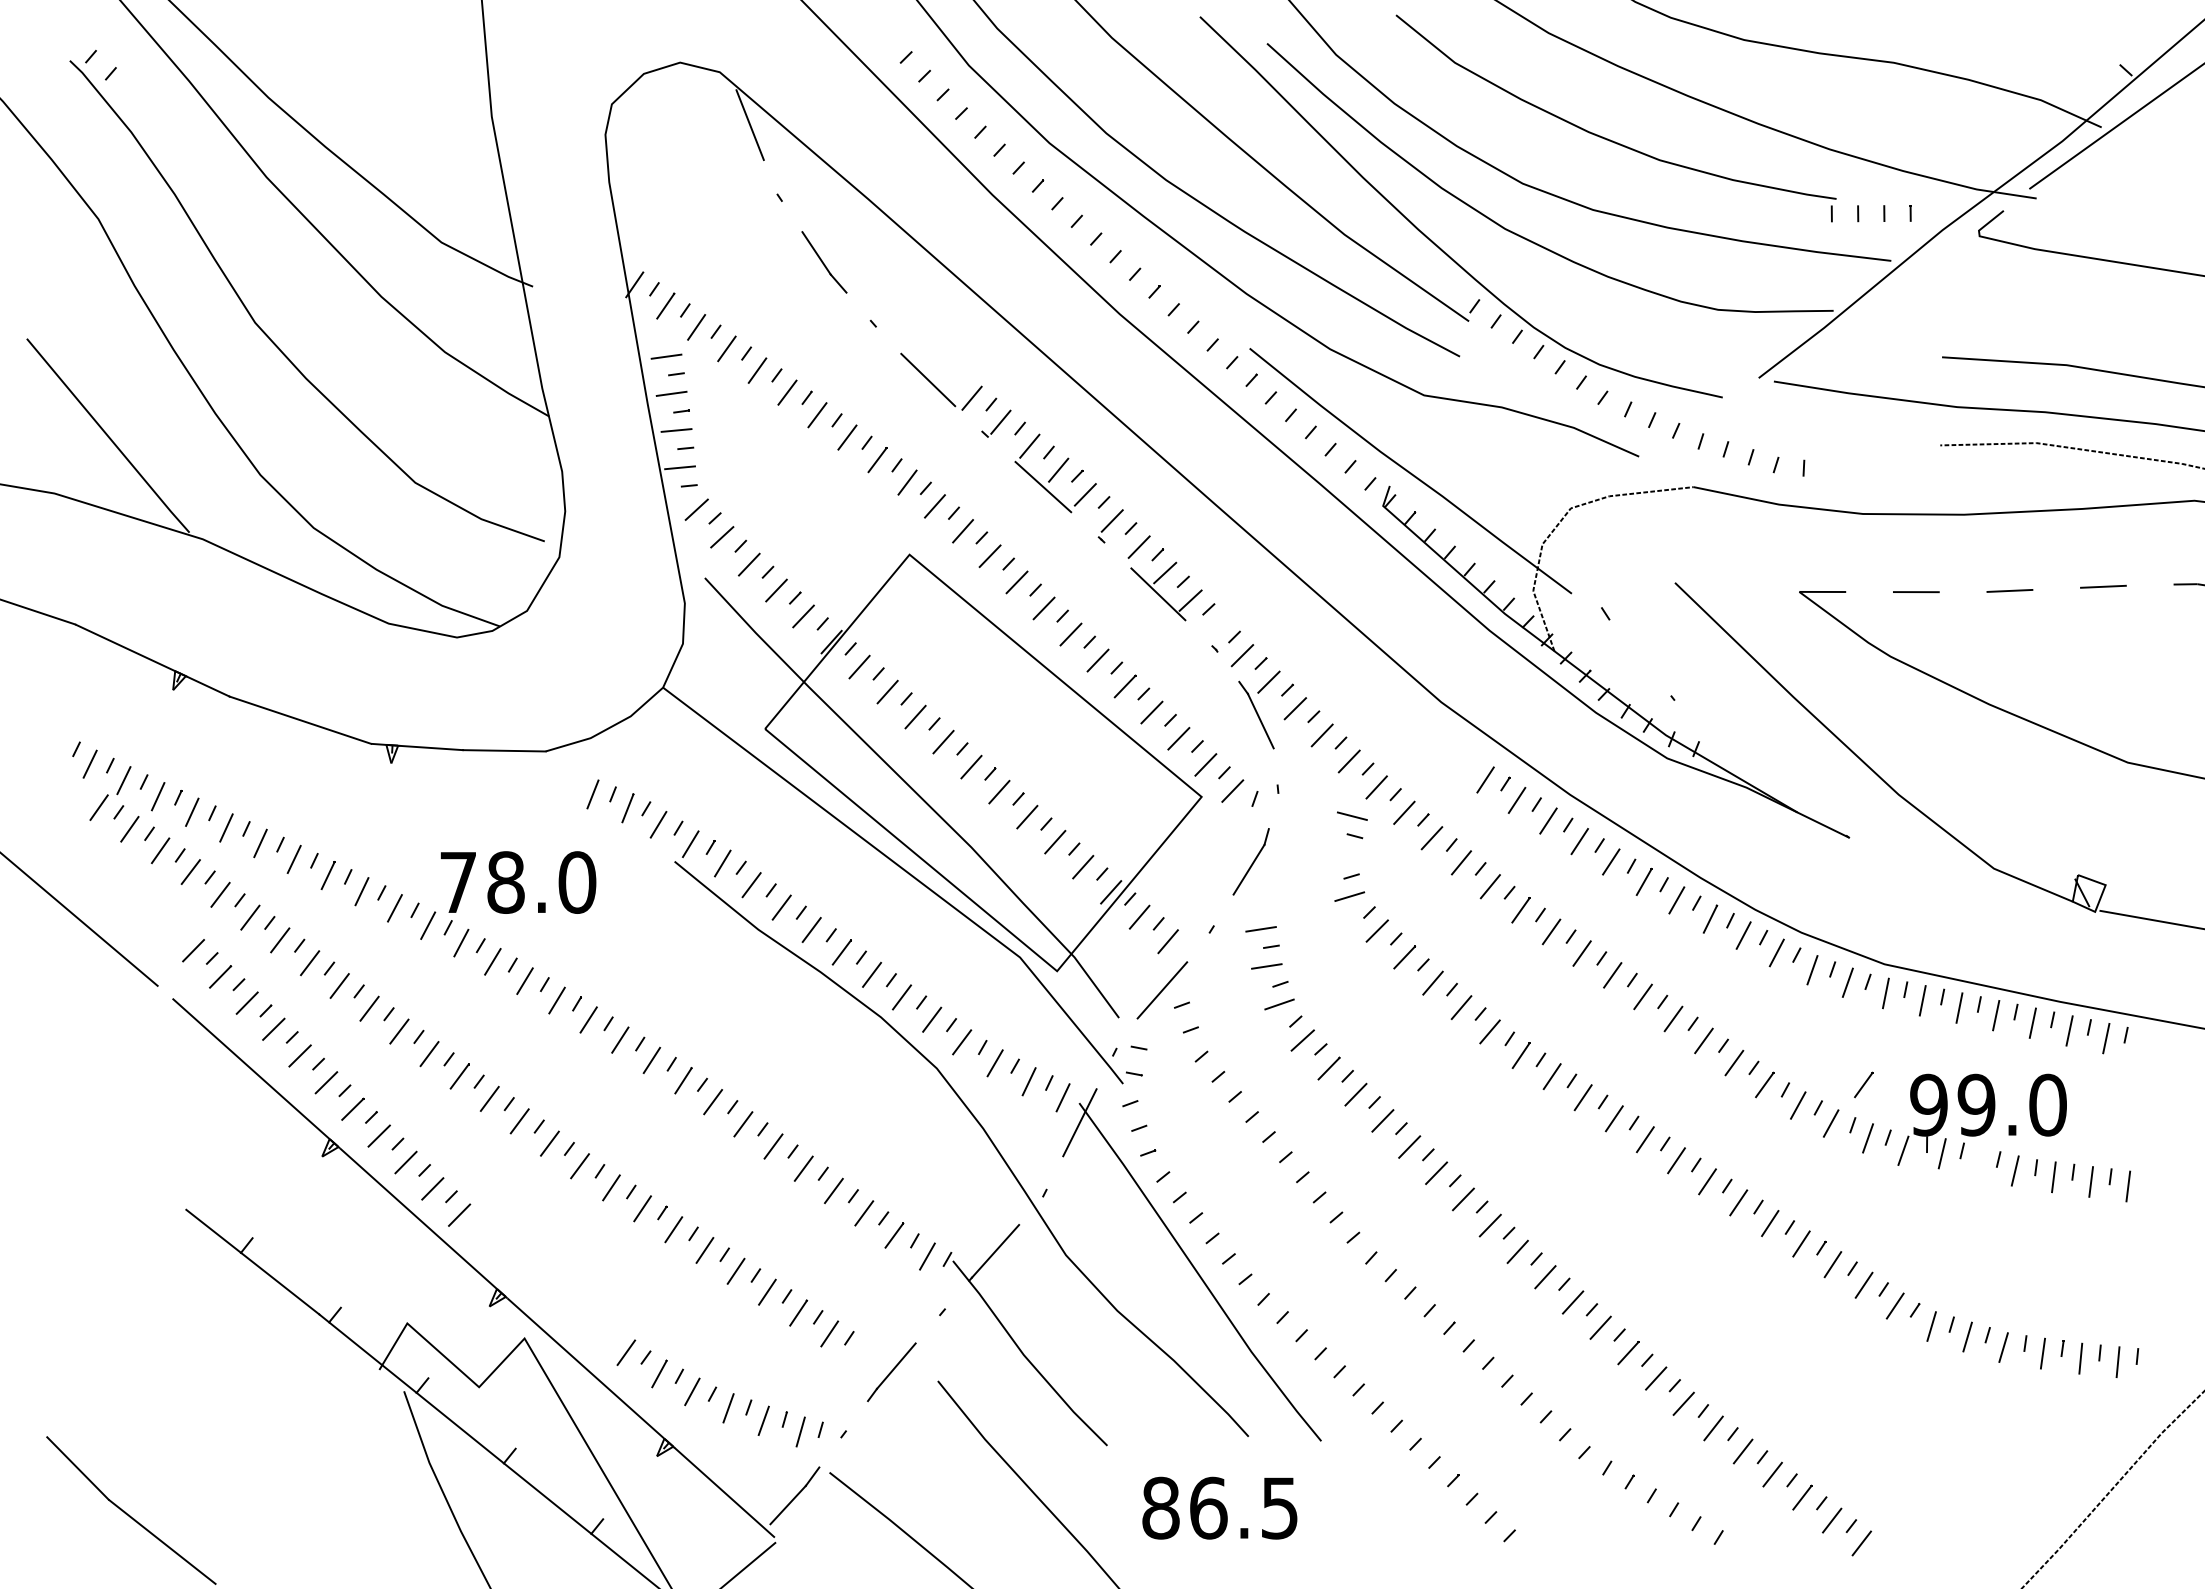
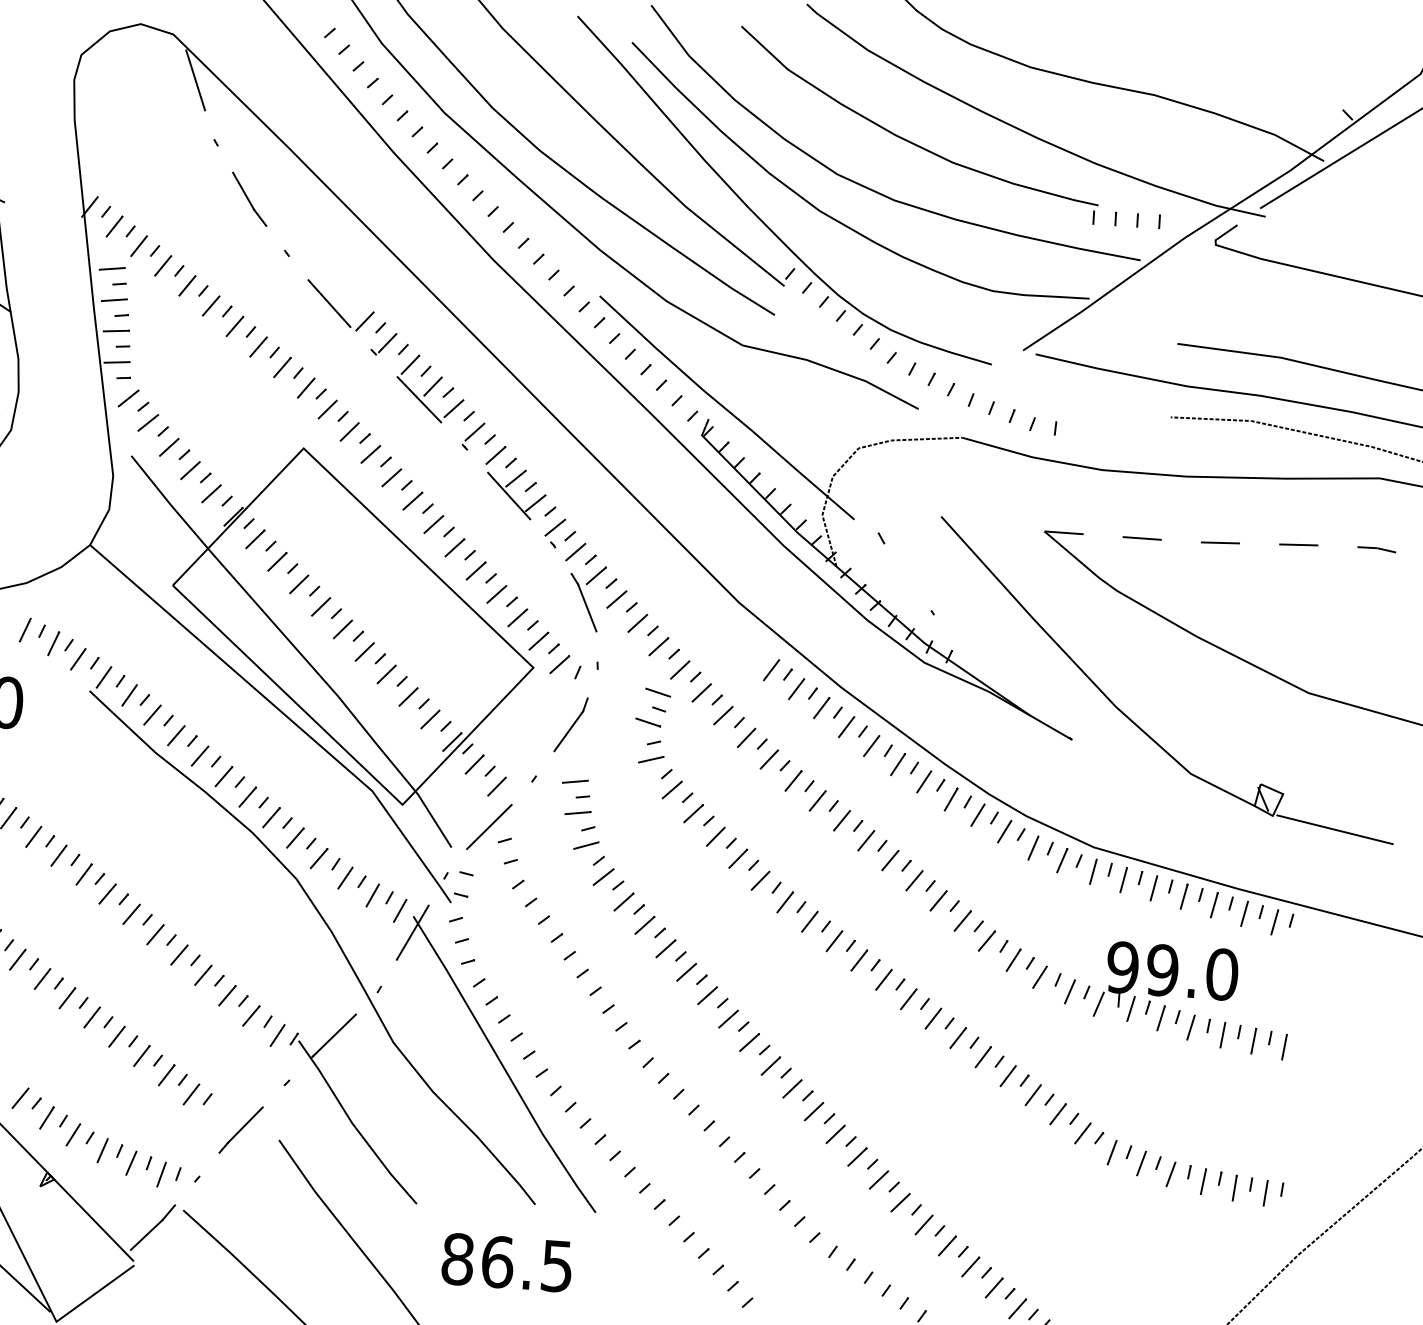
line: (1216, 628) -> (555, 527), added
line: (1342, 852) -> (647, 722), added
line: (1863, 1084) -> (1069, 946), removed
line: (1978, 1161) -> (1160, 1017), added

